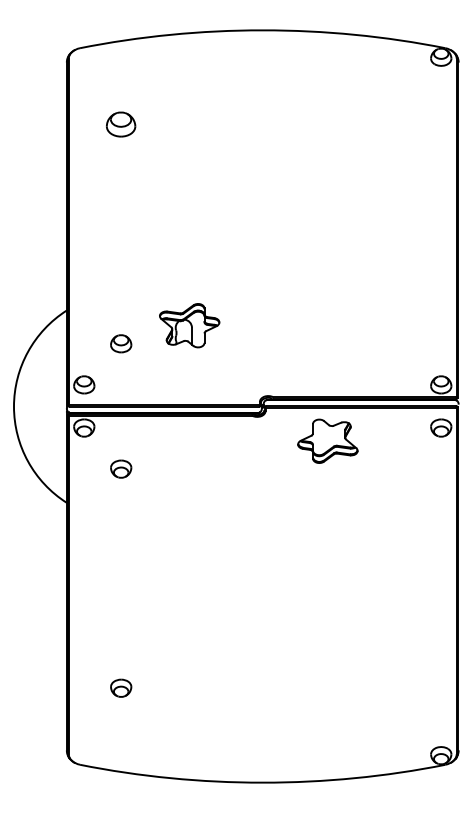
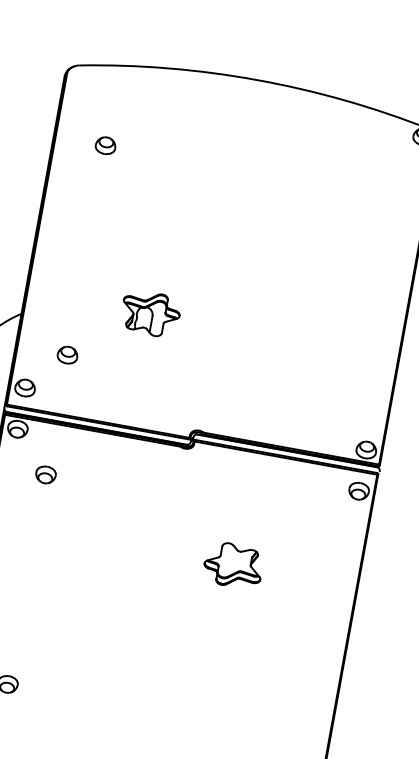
part: (121, 124) -> (106, 145), size x0.71
part: (189, 325) -> (150, 313), moved
part: (327, 440) -> (233, 564), moved

